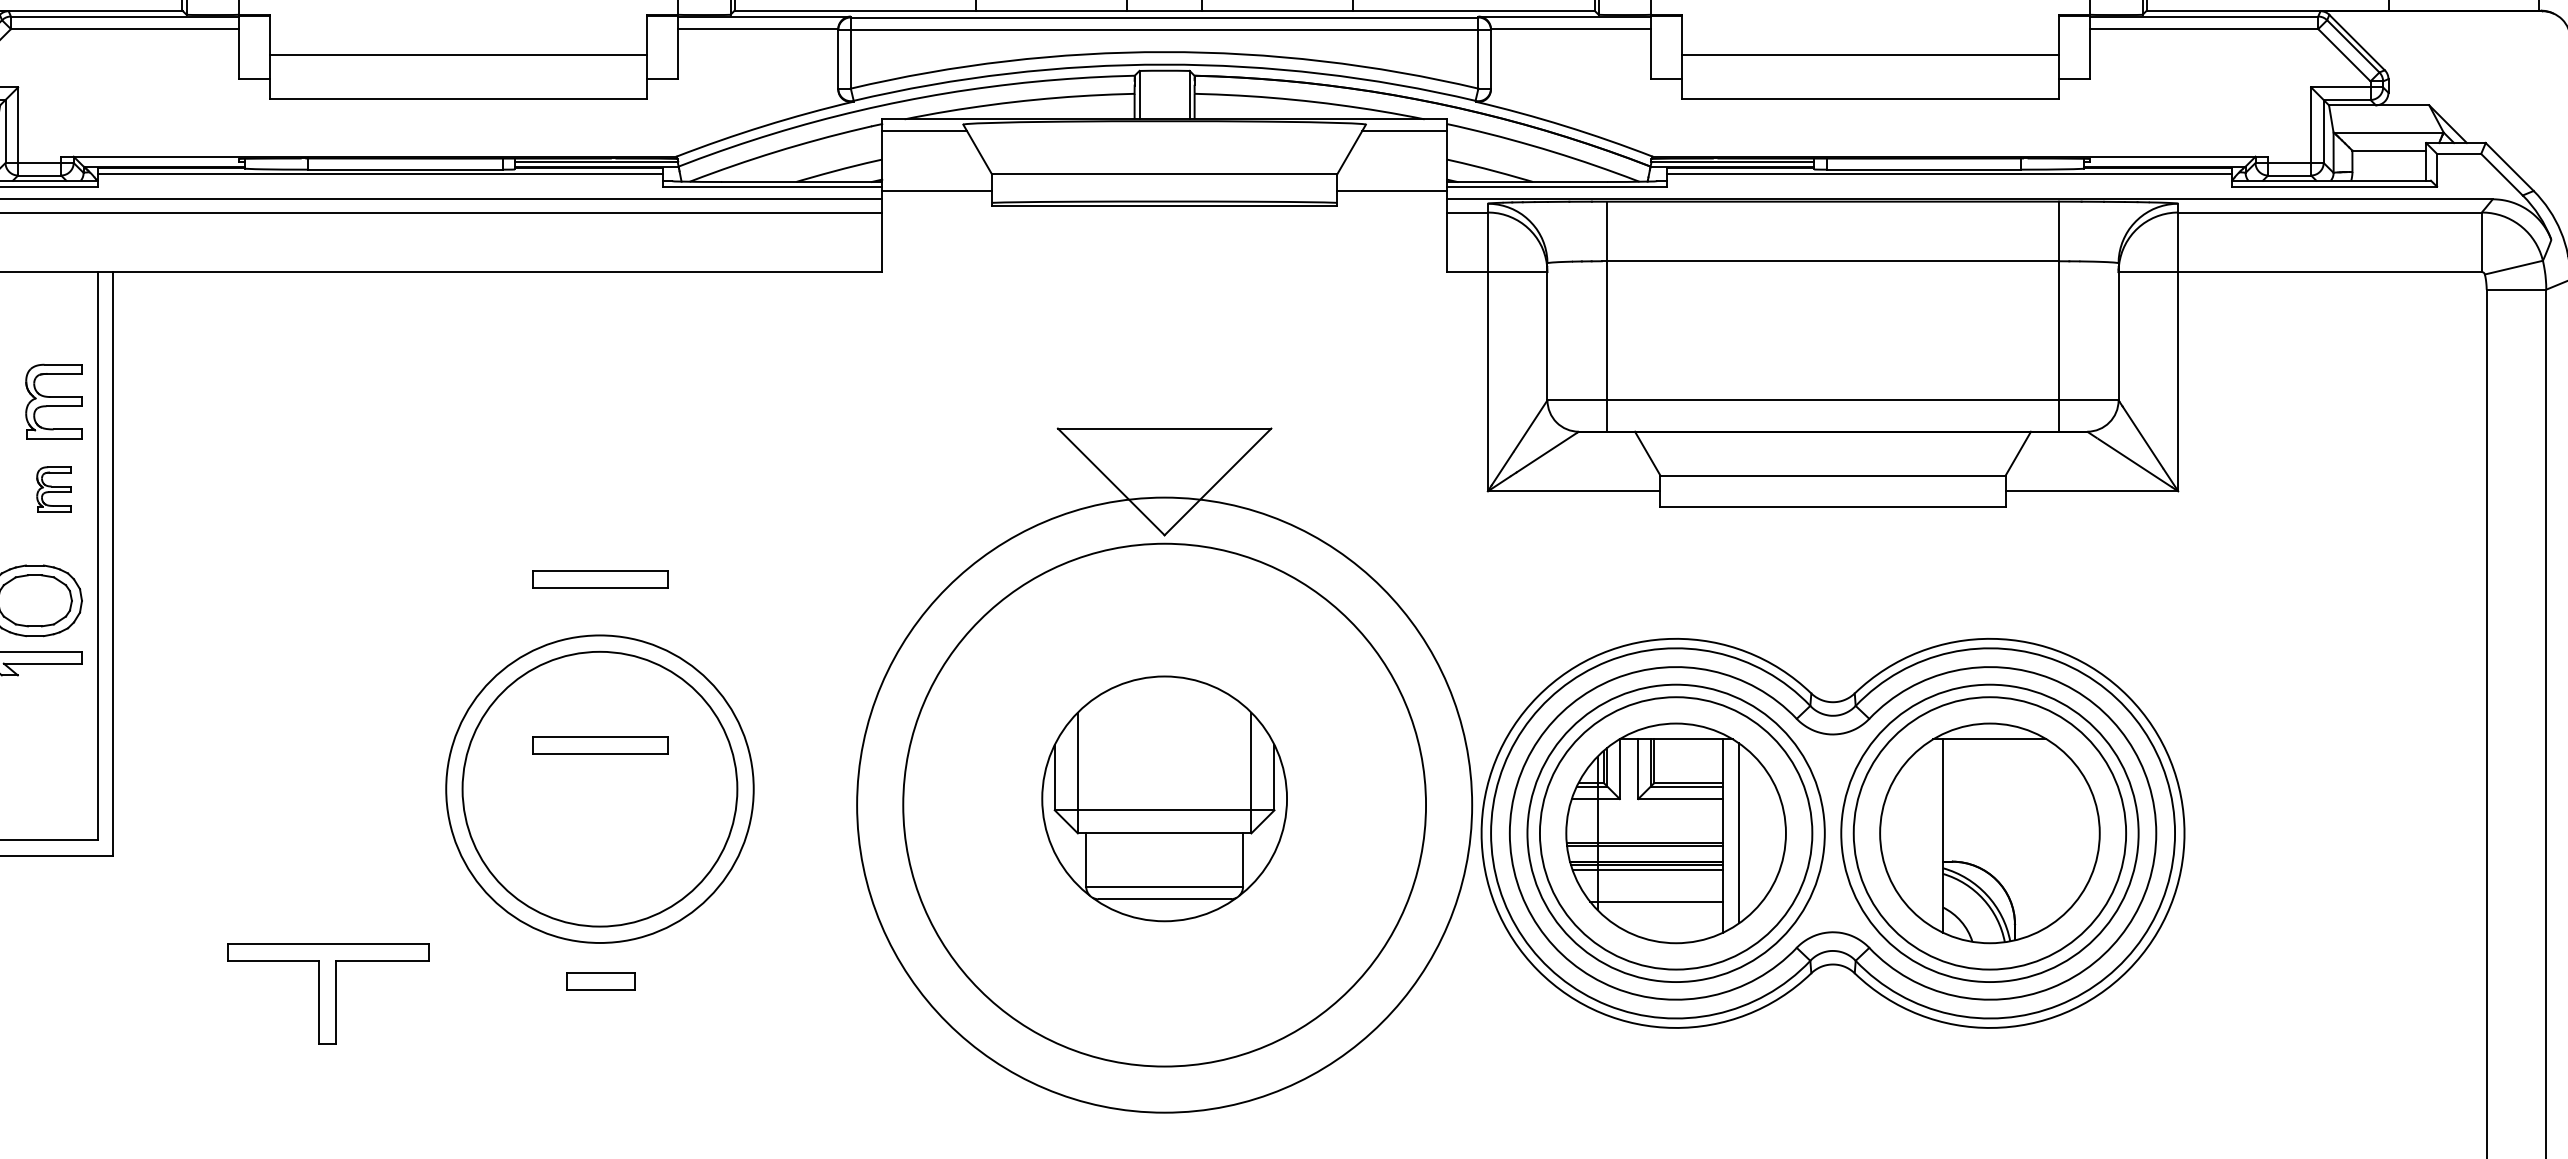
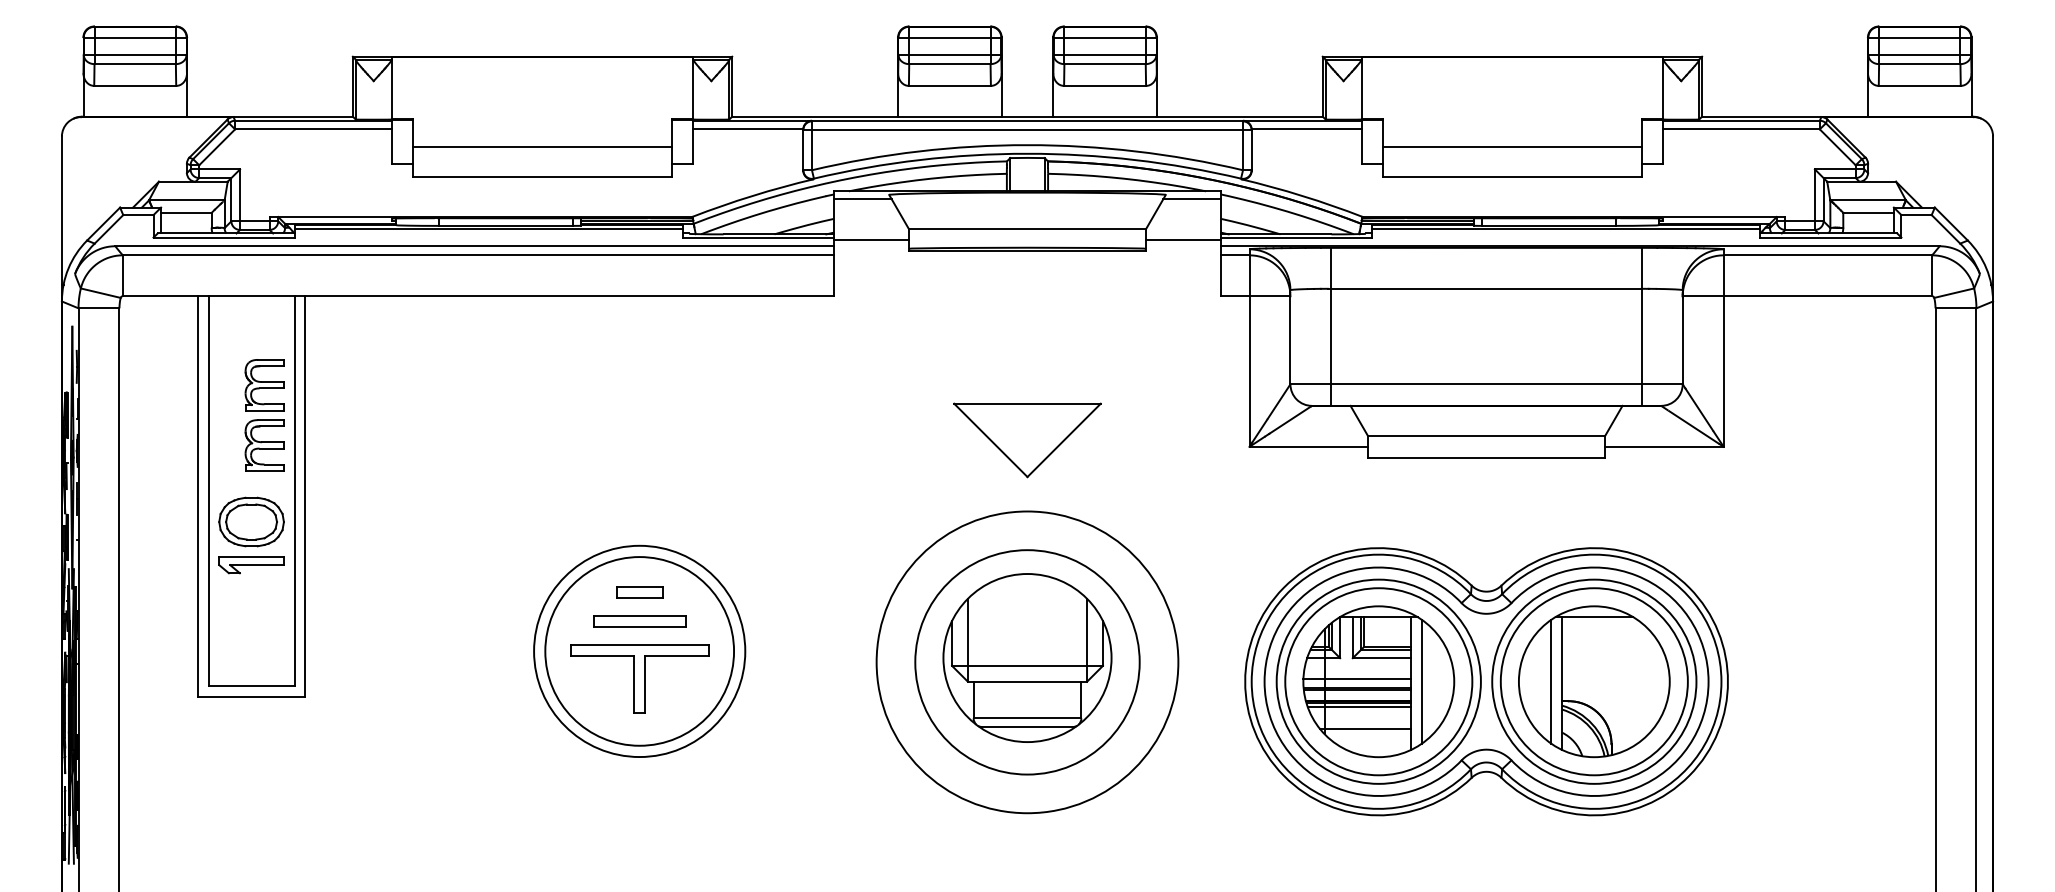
part: (53, 489) -> (264, 445), size x1.67
part: (599, 579) -> (639, 507), removed
circle: (1164, 805) -> (1027, 662), size x0.62
circle: (1164, 805) -> (1027, 662), size x0.71
line: (1645, 830) -> (1357, 679), added
line: (1927, 833) -> (1551, 681), added
part: (599, 981) -> (639, 592), moved
part: (327, 993) -> (639, 678), moved

